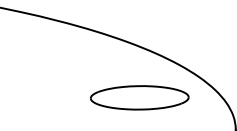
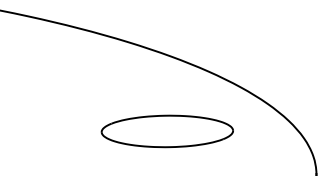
part: (139, 97) -> (167, 130), moved

